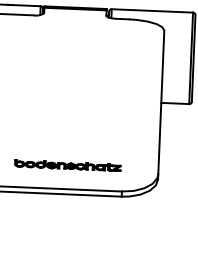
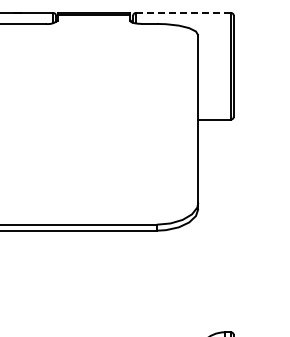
line: (152, 10) -> (183, 12), solid -> dashed
part: (67, 165) -> (92, 196), removed

